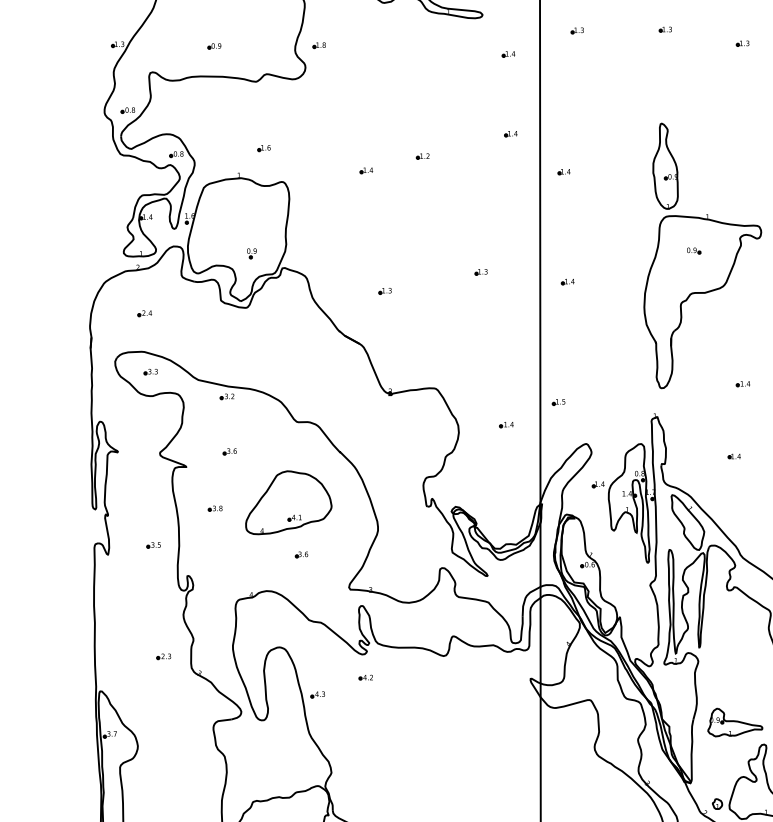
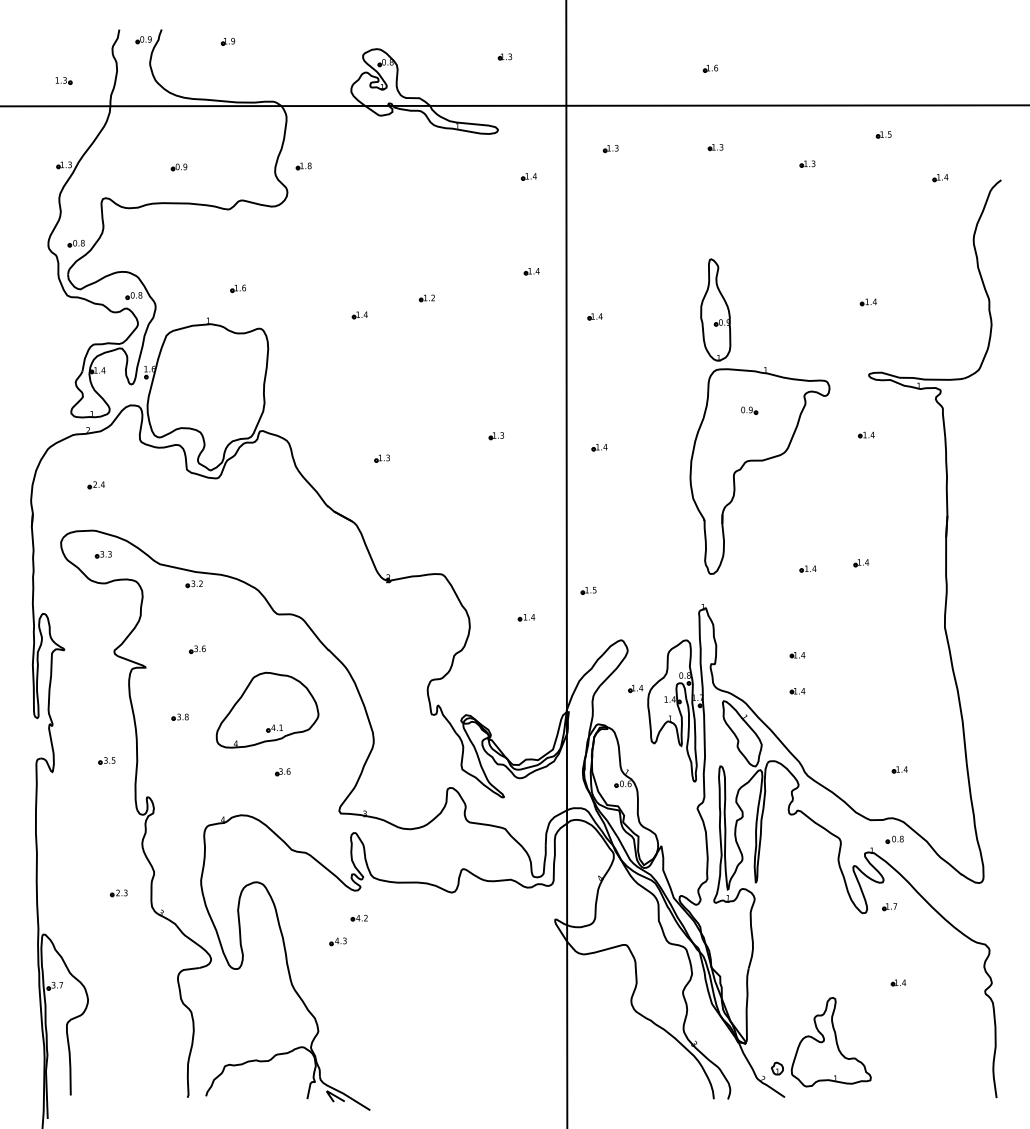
part: (251, 253) -> (223, 413), removed
part: (734, 487) -> (797, 691), added
part: (317, 694) -> (337, 941), moved
part: (735, 722) -> (798, 971), removed

